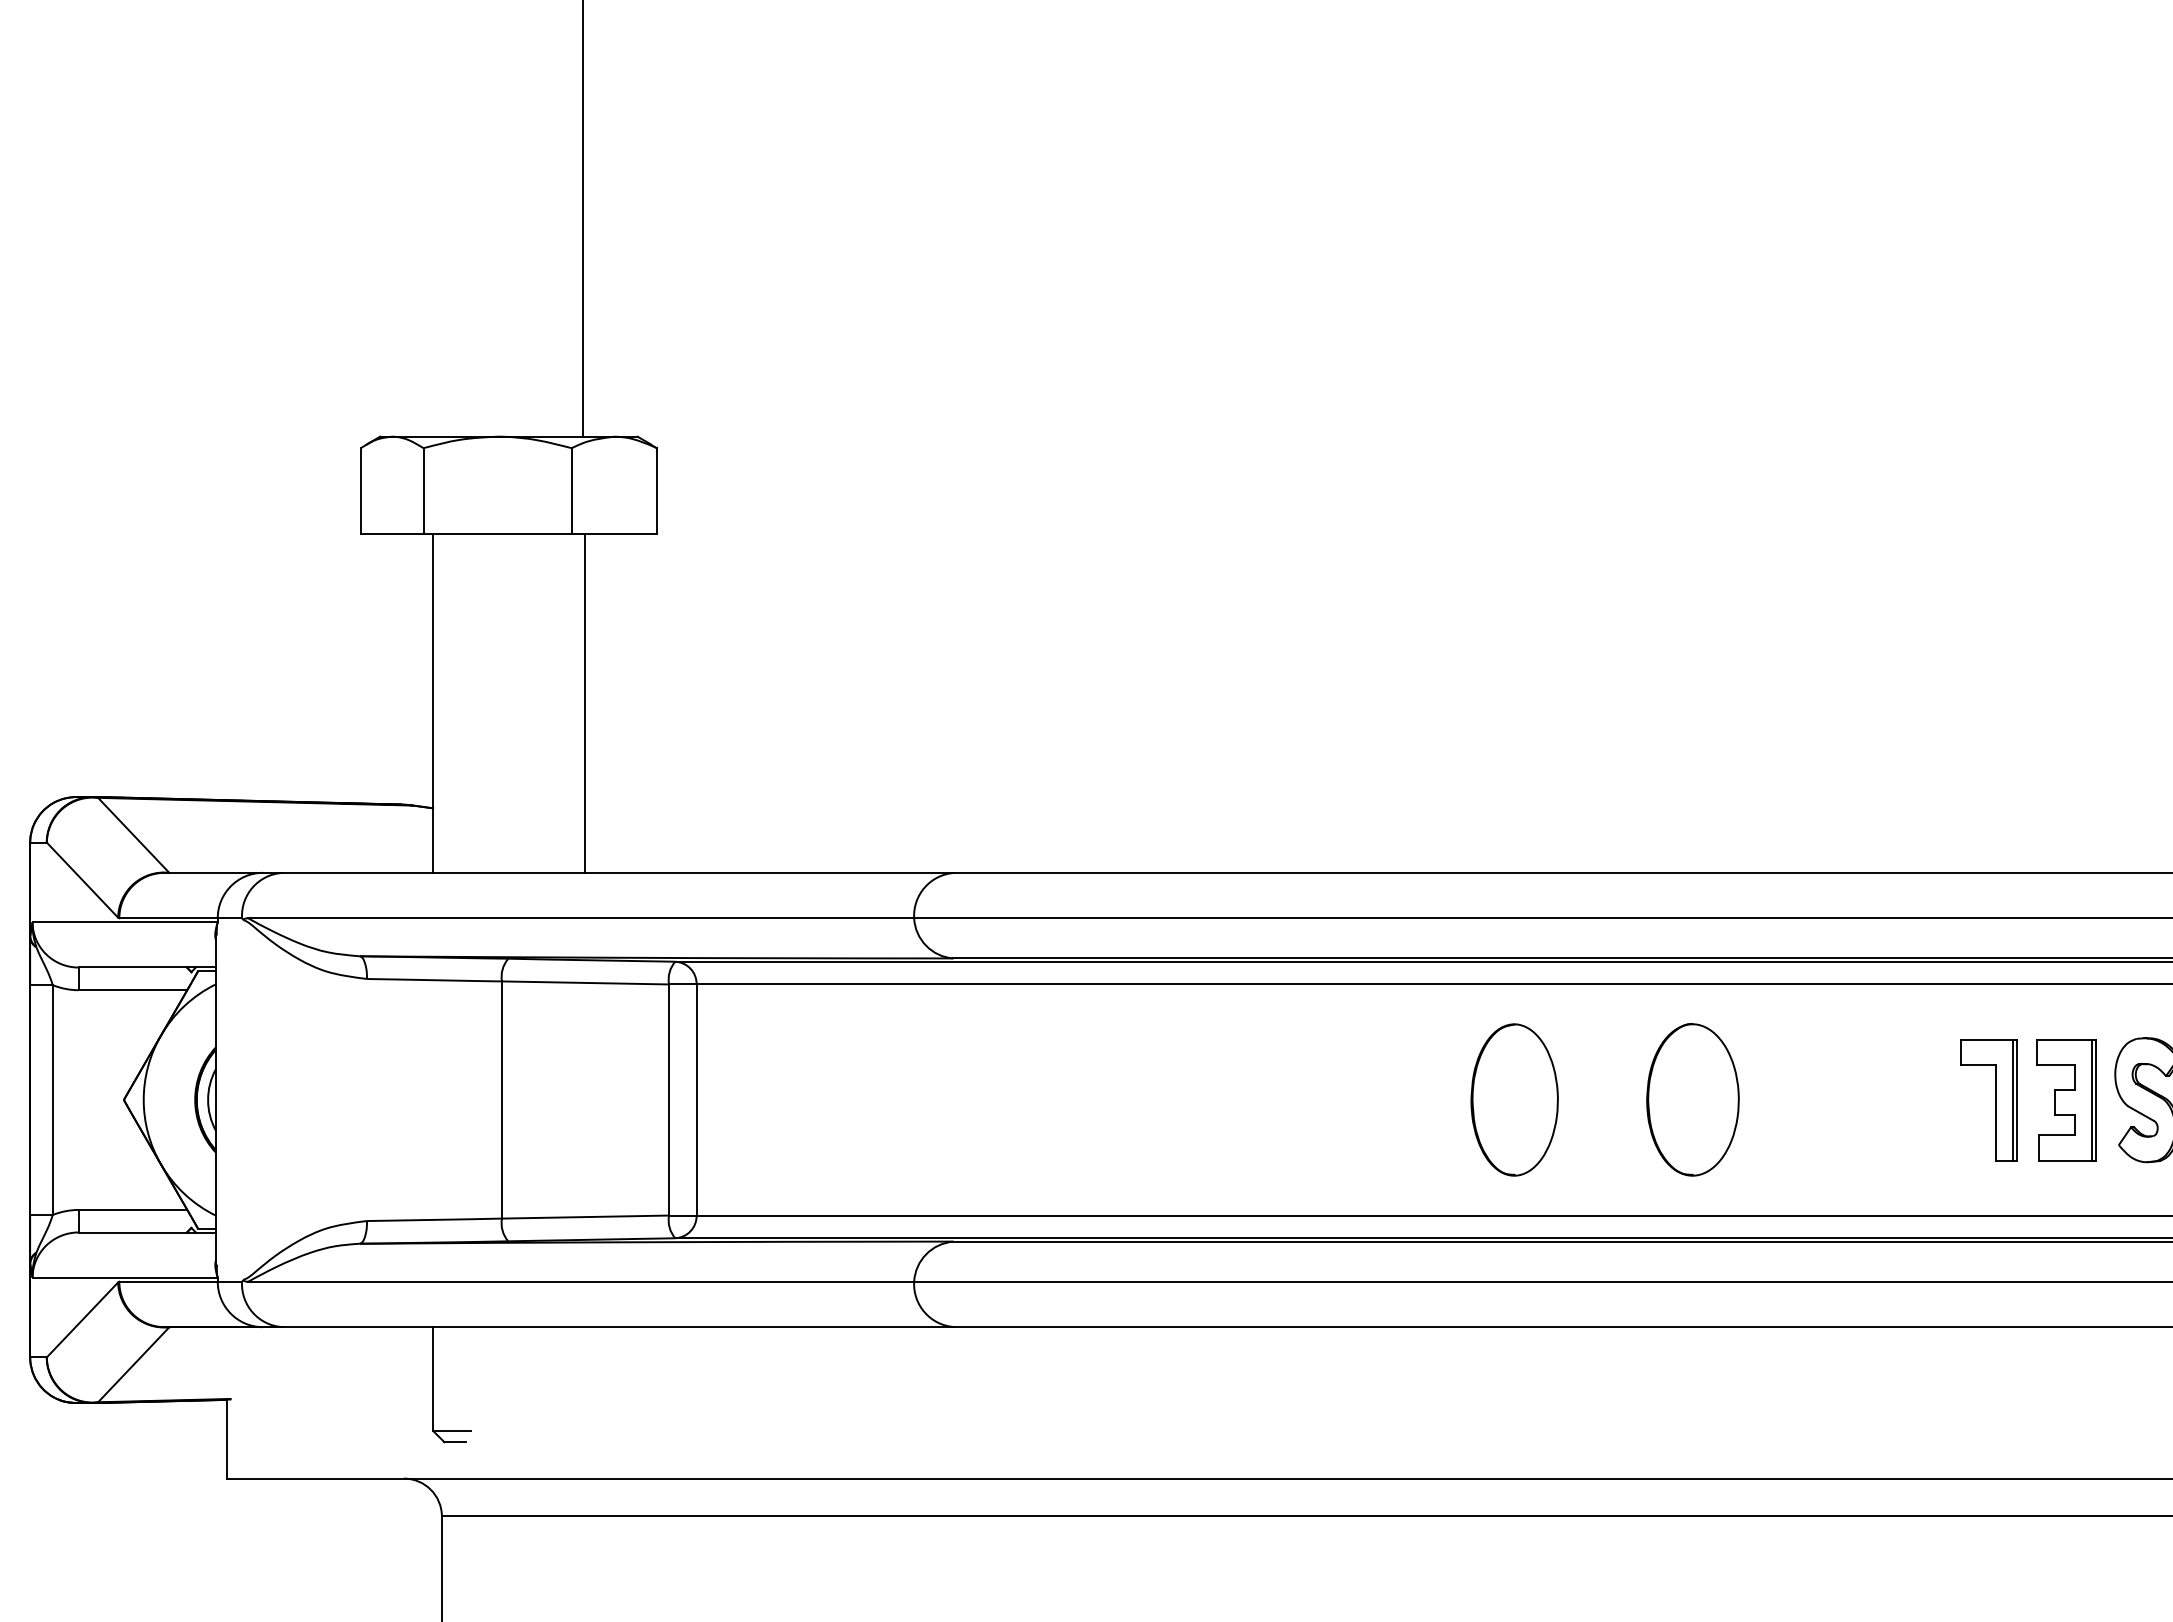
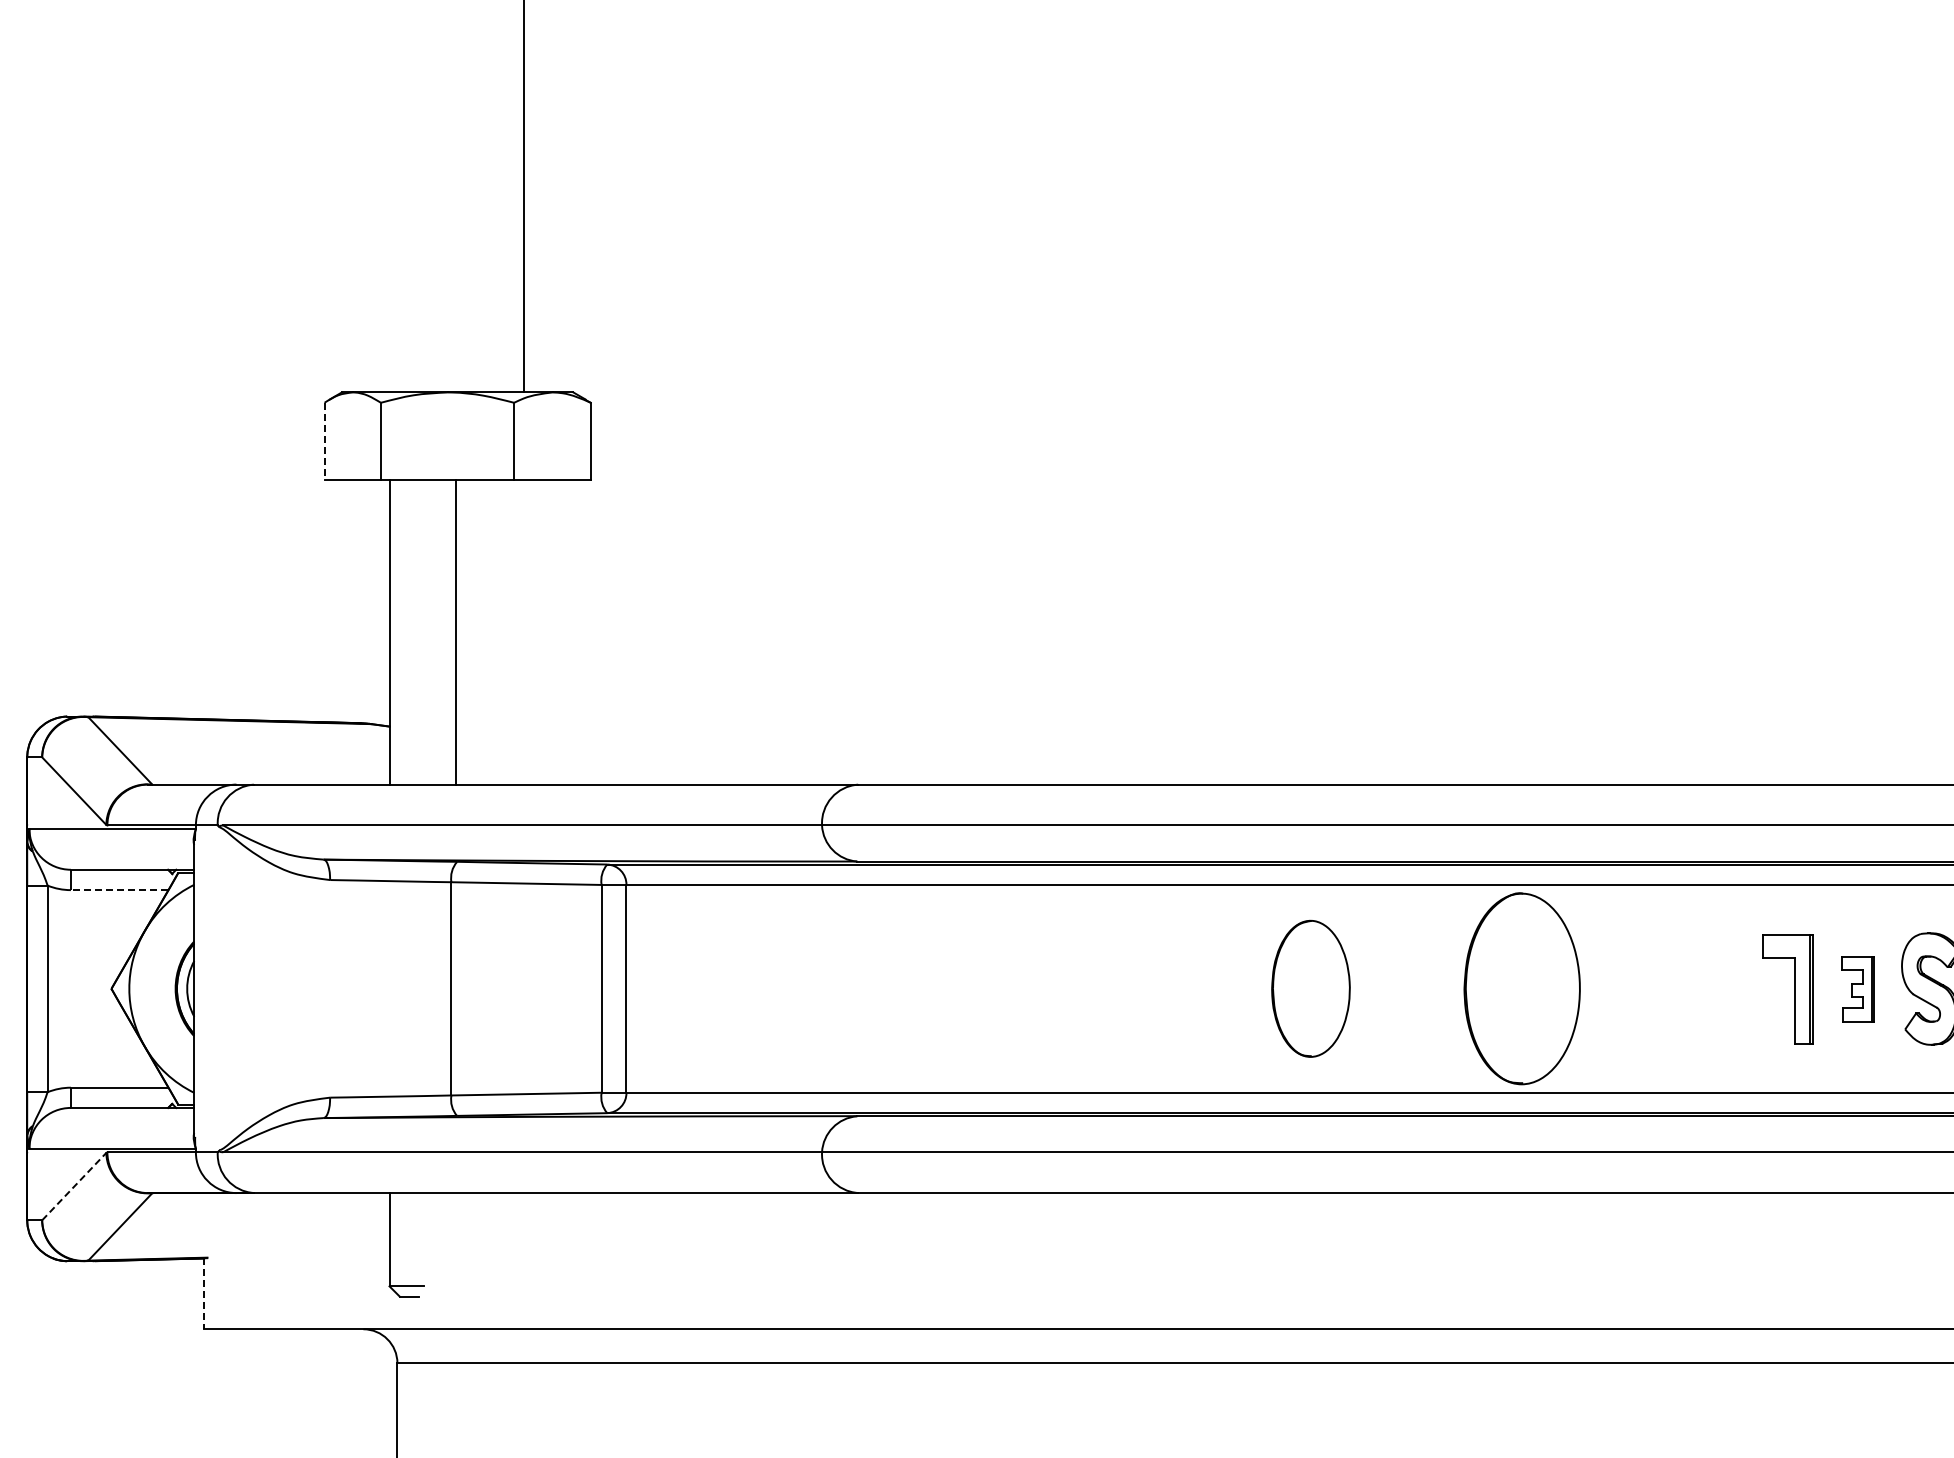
line: (360, 491) -> (324, 441), solid -> dashed
line: (584, 702) -> (455, 631), moved
line: (132, 990) -> (119, 890), solid -> dashed
part: (1514, 1099) -> (1310, 988), moved
part: (1693, 1099) -> (1522, 988), size x1.4
part: (2065, 1100) -> (1857, 989), size x0.6
line: (82, 1319) -> (74, 1186), solid -> dashed
line: (227, 1438) -> (204, 1293), solid -> dashed

